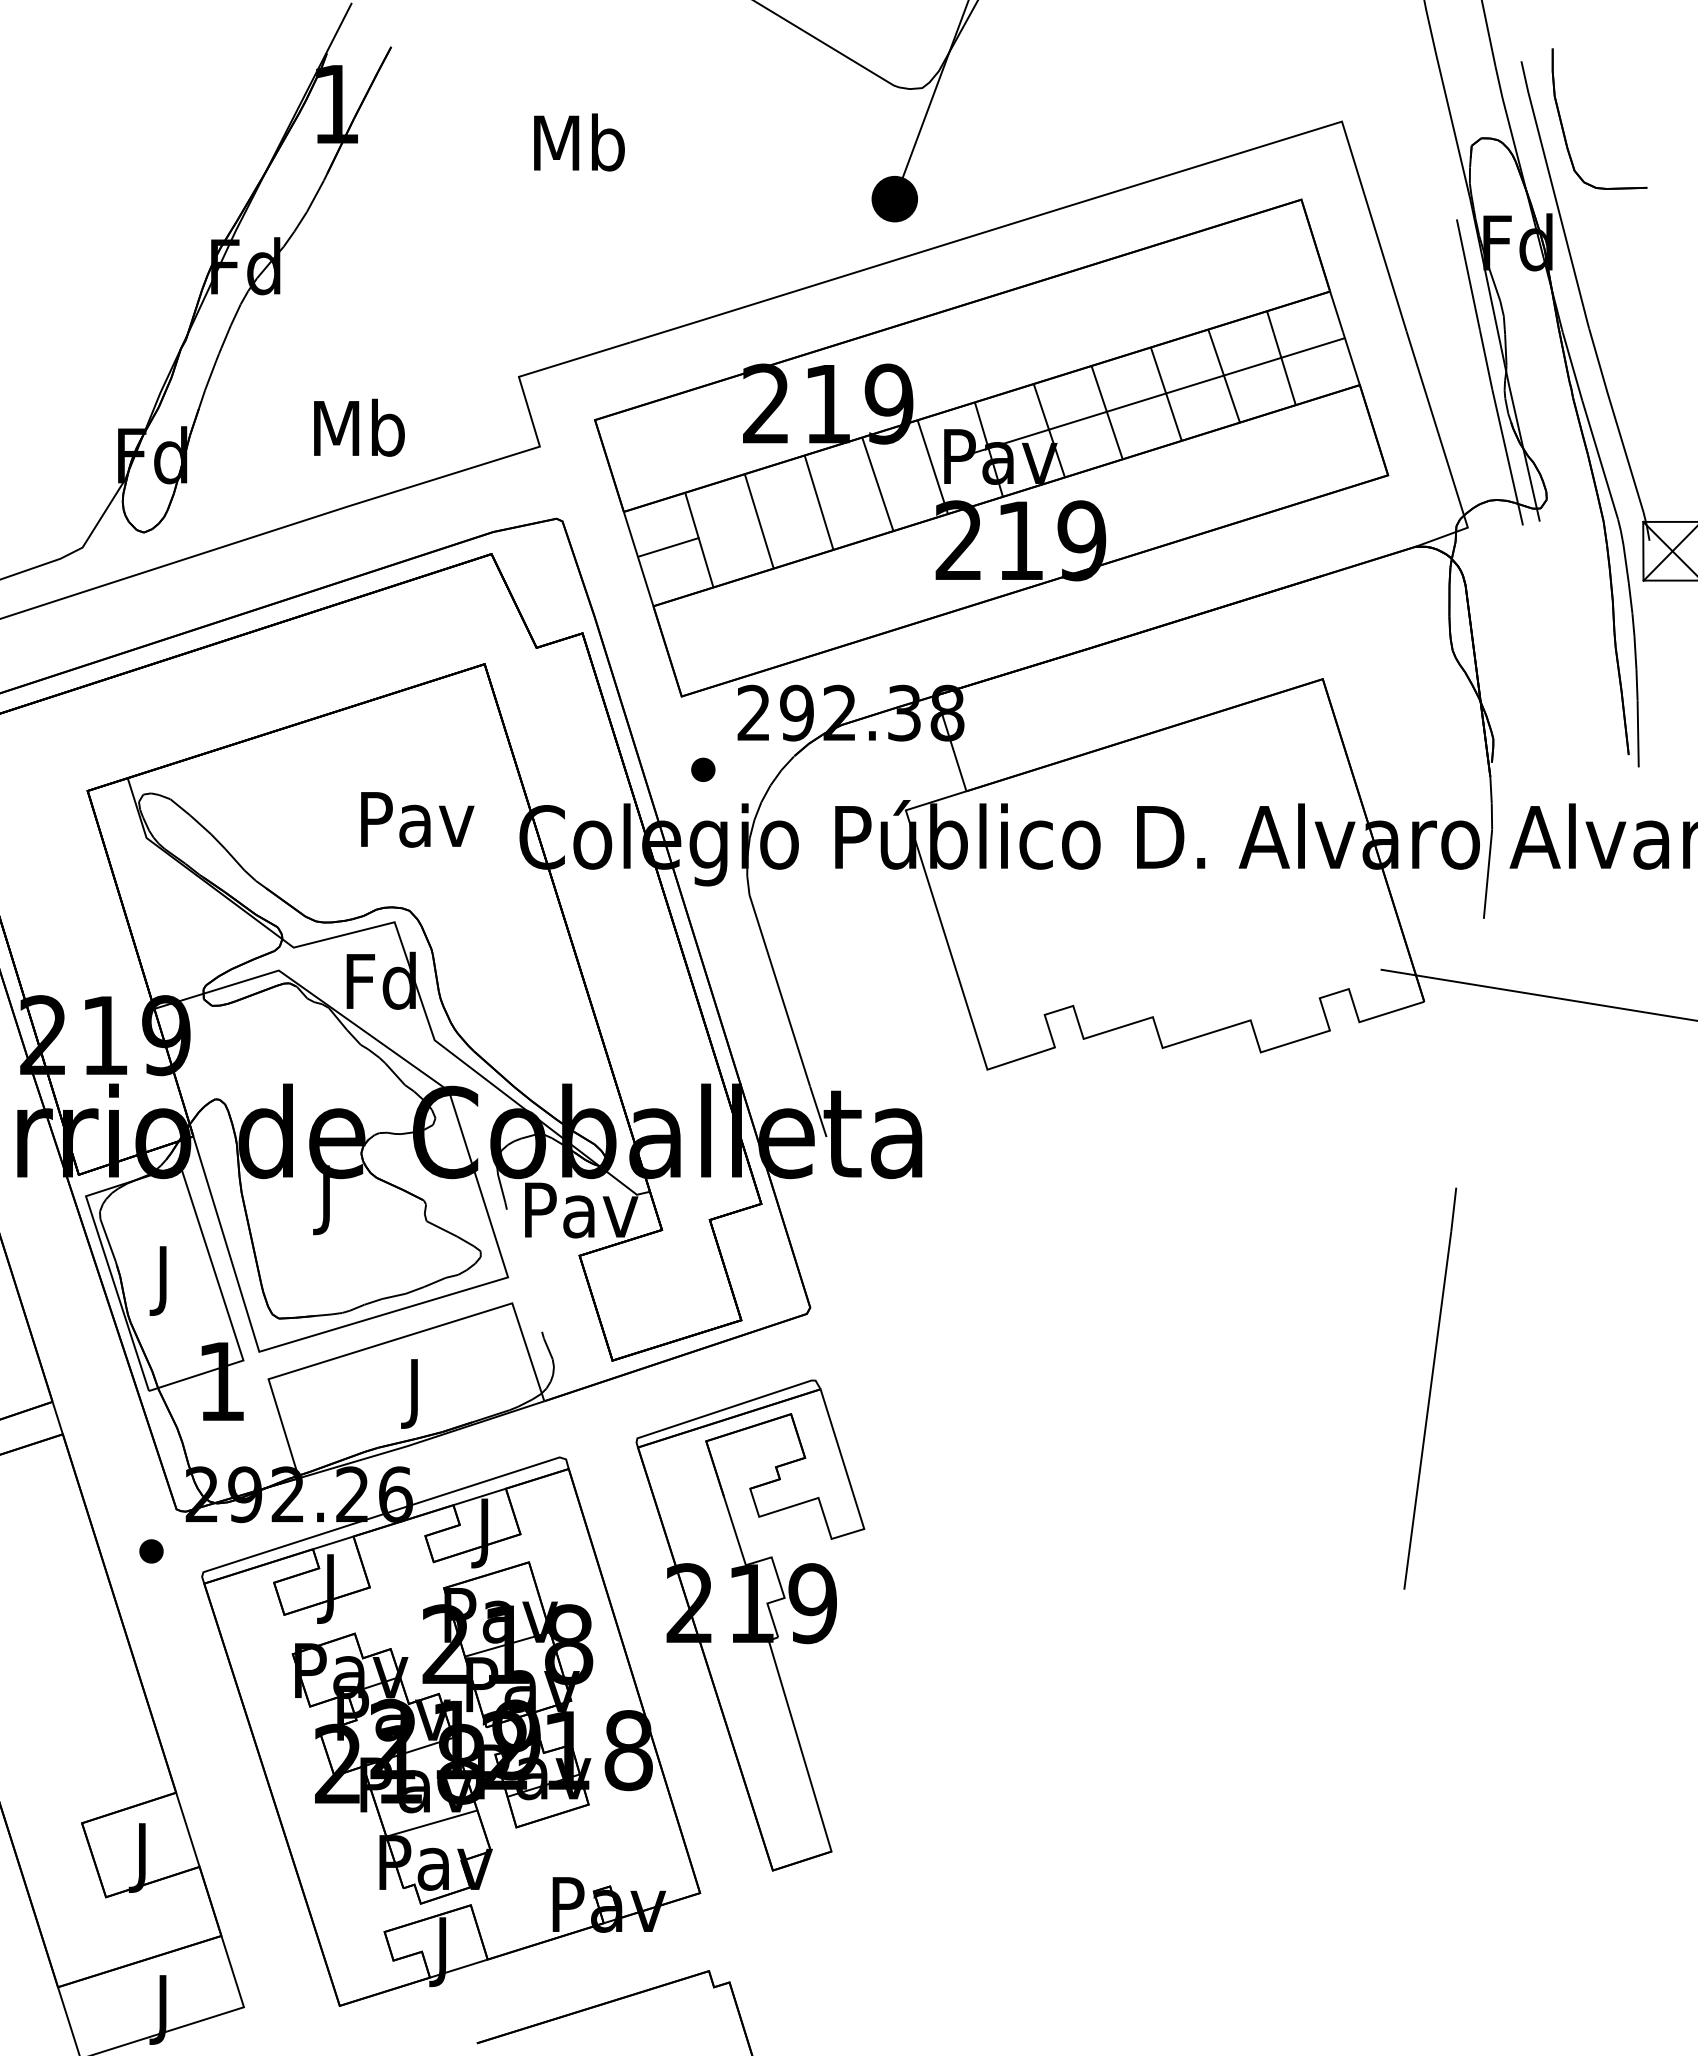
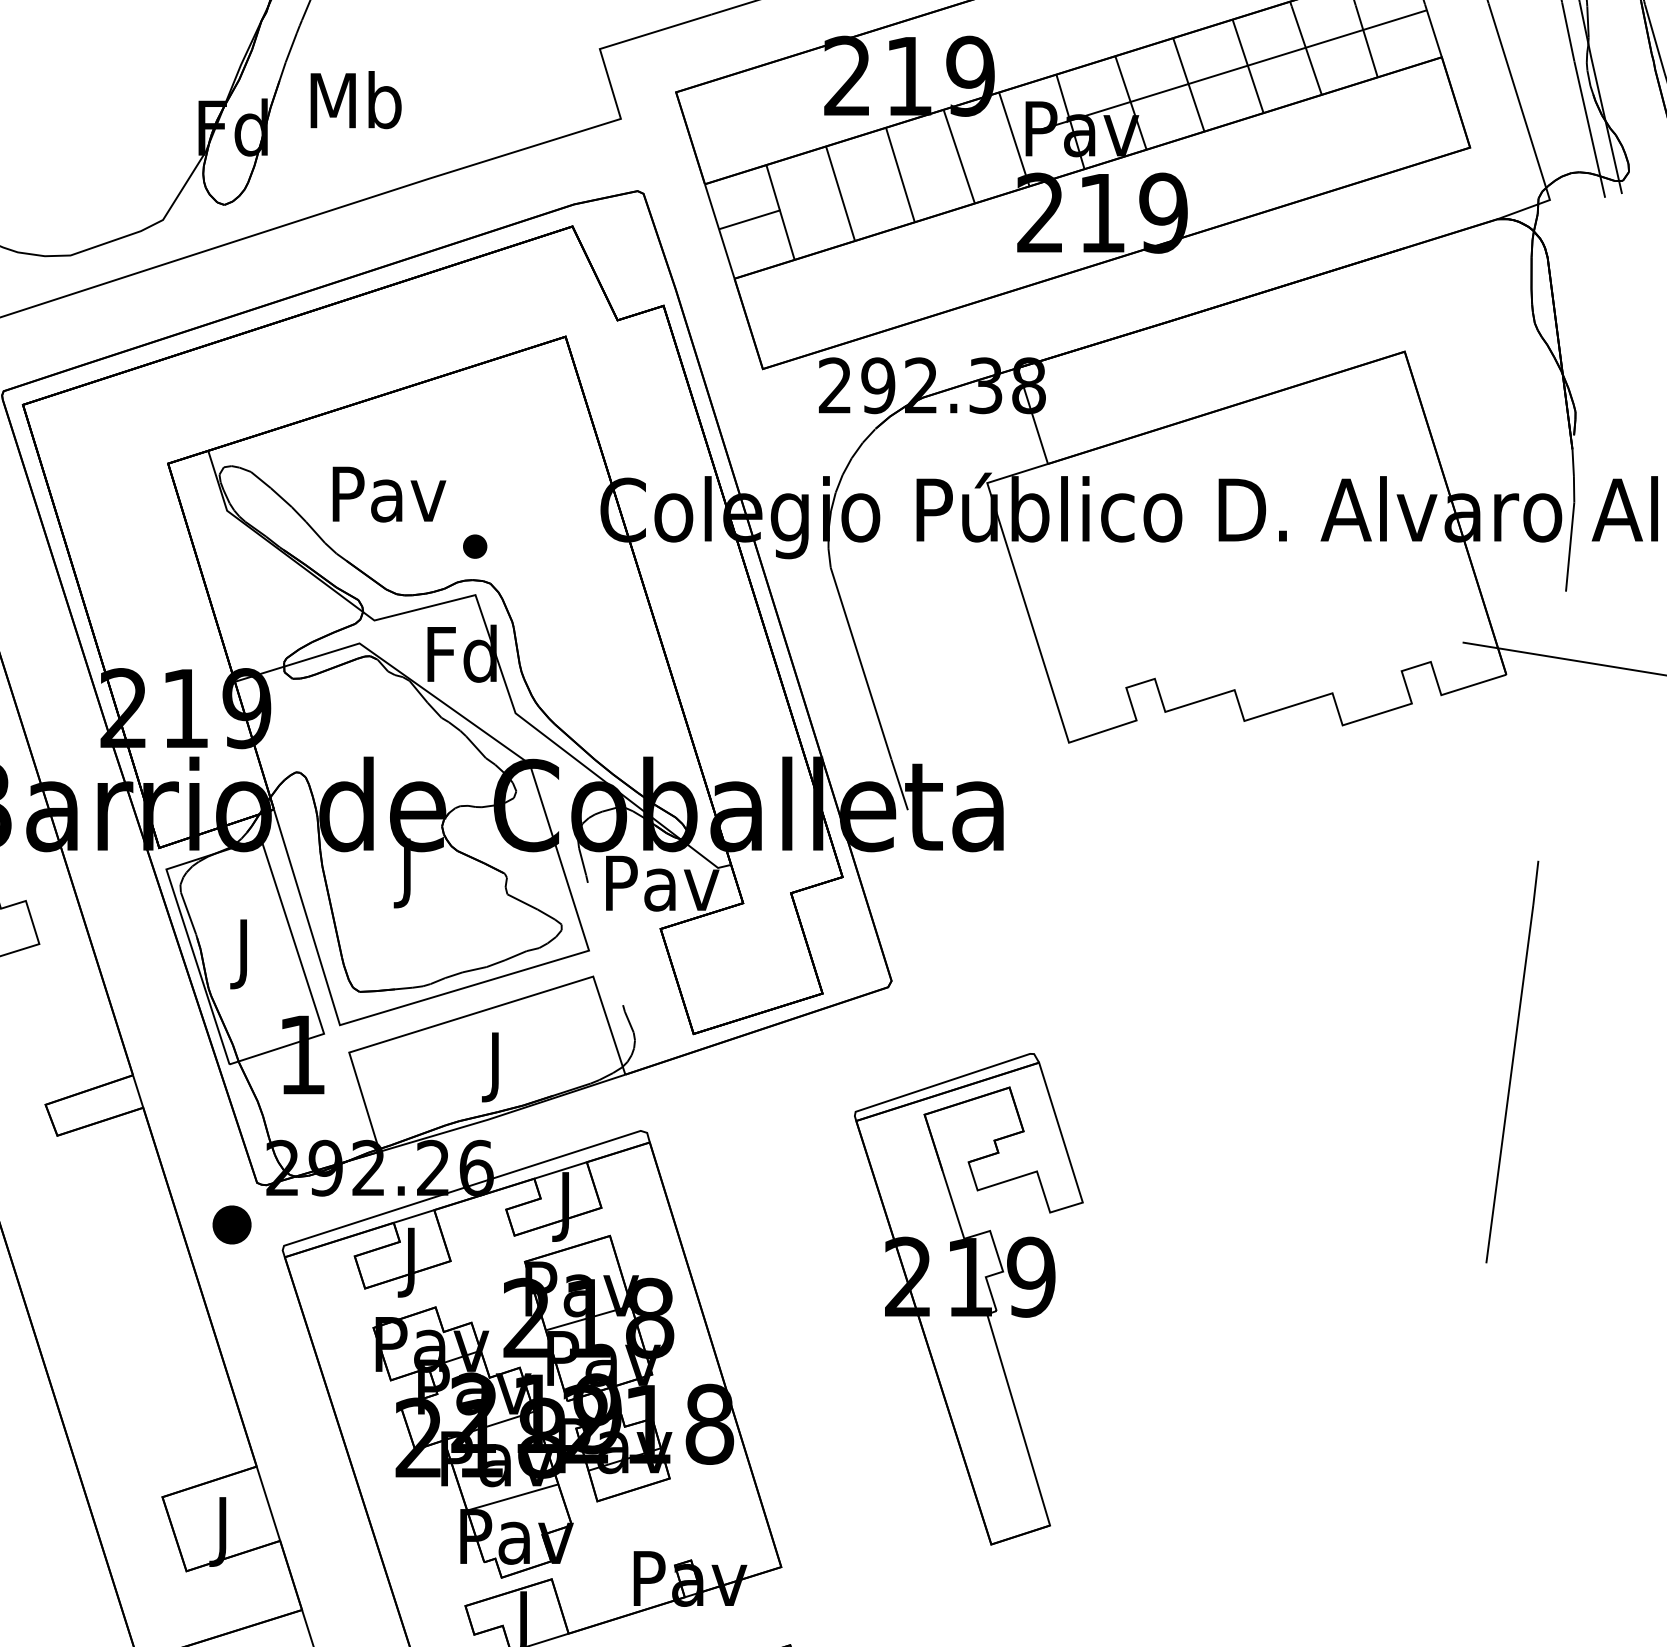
text: (359, 427) -> (356, 99), moved
part: (703, 769) -> (475, 546), moved
text: (417, 819) -> (389, 494), moved
part: (151, 1551) -> (232, 1225), size x1.6
part: (750, 1625) -> (968, 1299), moved

